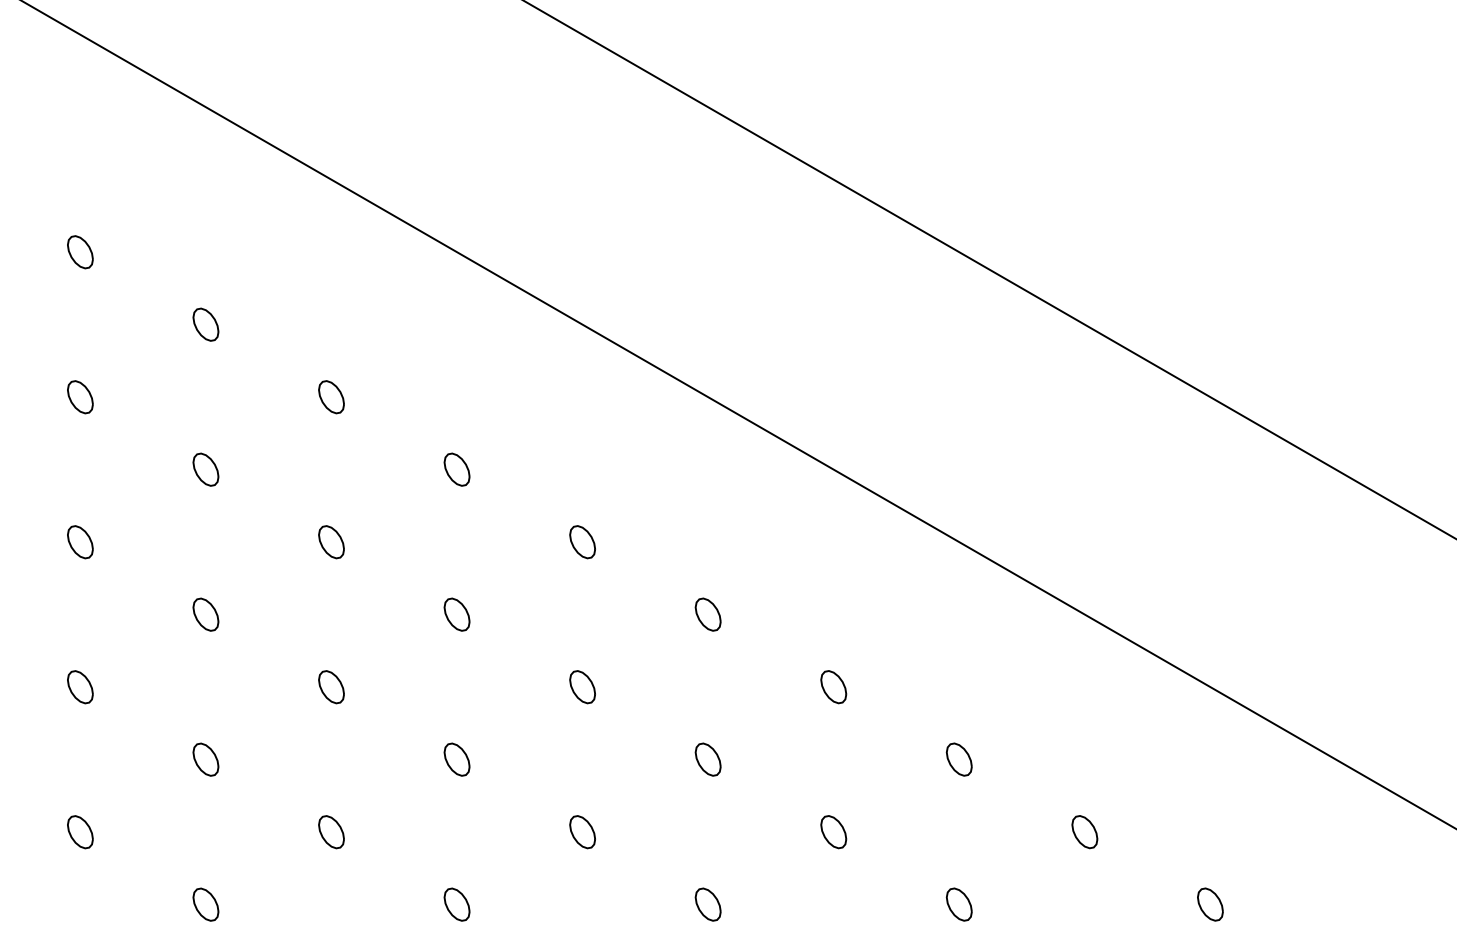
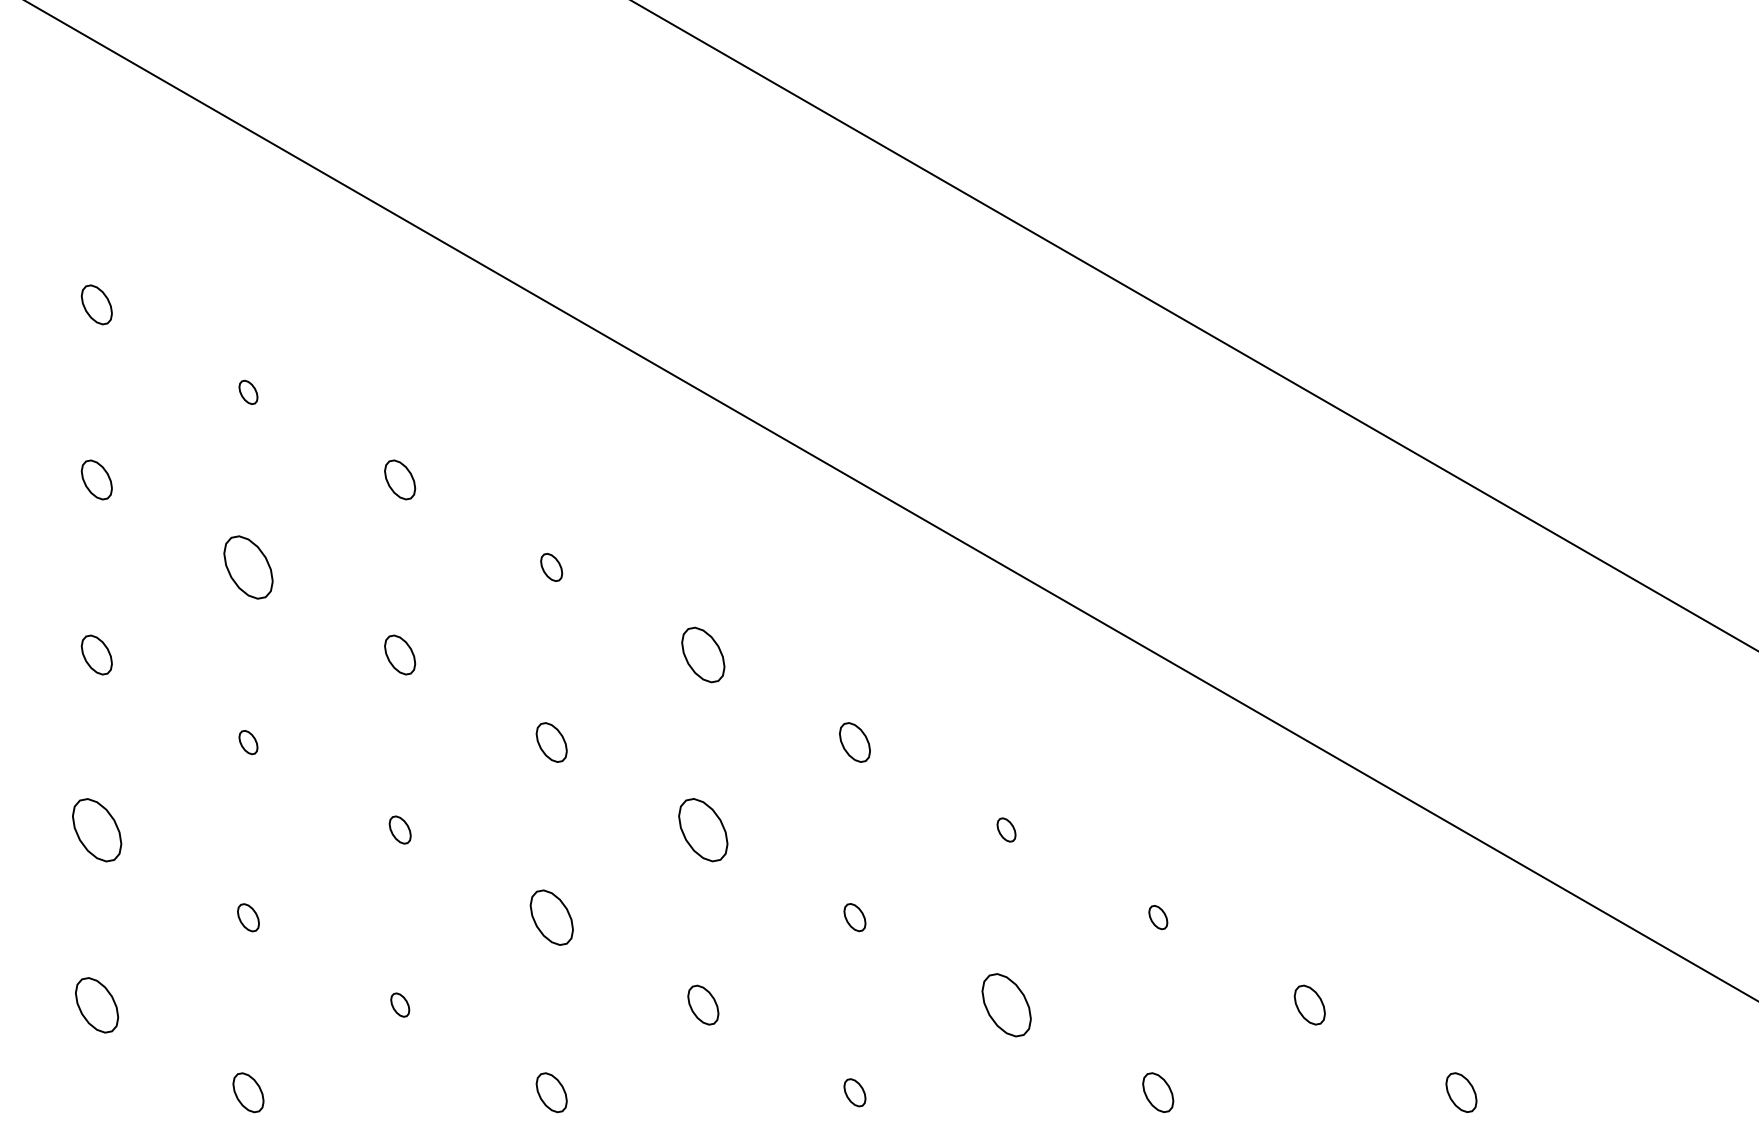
part: (205, 324) -> (248, 392), size x0.6
part: (205, 469) -> (248, 567), size x1.6
part: (456, 469) -> (551, 567), size x0.7
part: (582, 541) -> (703, 654), size x1.4
part: (205, 614) -> (248, 742), size x0.6
part: (80, 686) -> (96, 829), size x1.6
part: (331, 686) -> (400, 829), size x0.7
part: (582, 686) -> (703, 829), size x1.6
part: (833, 686) -> (1006, 829), size x0.6
part: (205, 759) -> (248, 917), size x0.7
part: (456, 759) -> (551, 917), size x1.4
part: (707, 759) -> (854, 917), size x0.7
part: (959, 759) -> (1158, 917), size x0.6
part: (80, 831) -> (96, 1004), size x1.4
part: (331, 831) -> (400, 1004), size x0.6
part: (833, 831) -> (1006, 1004), size x1.6
part: (707, 904) -> (854, 1092), size x0.7

